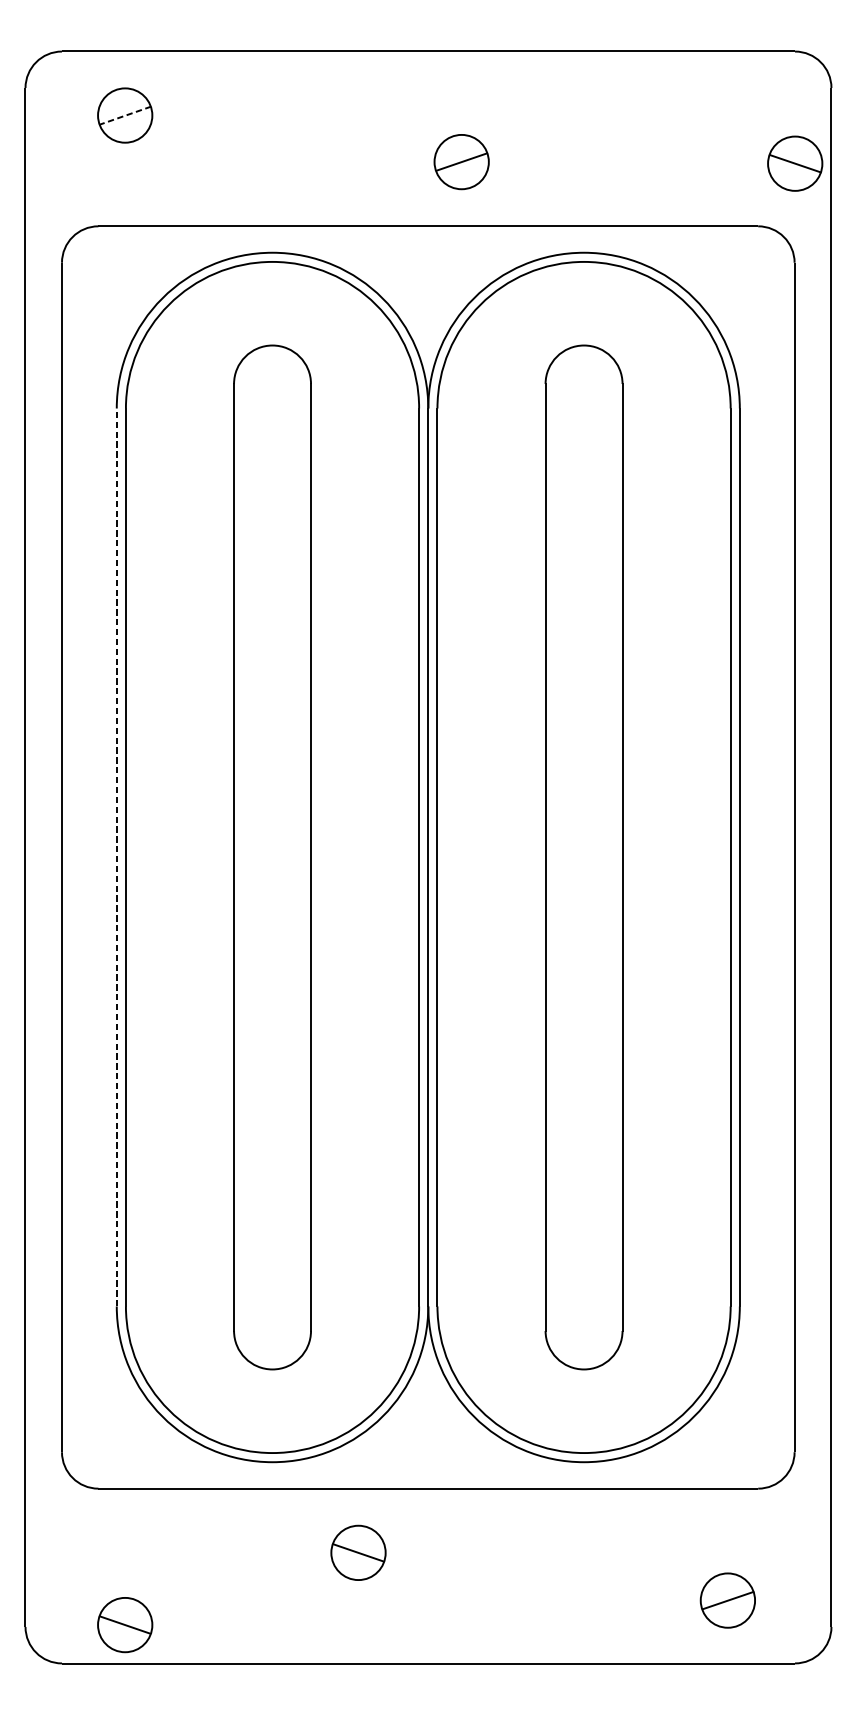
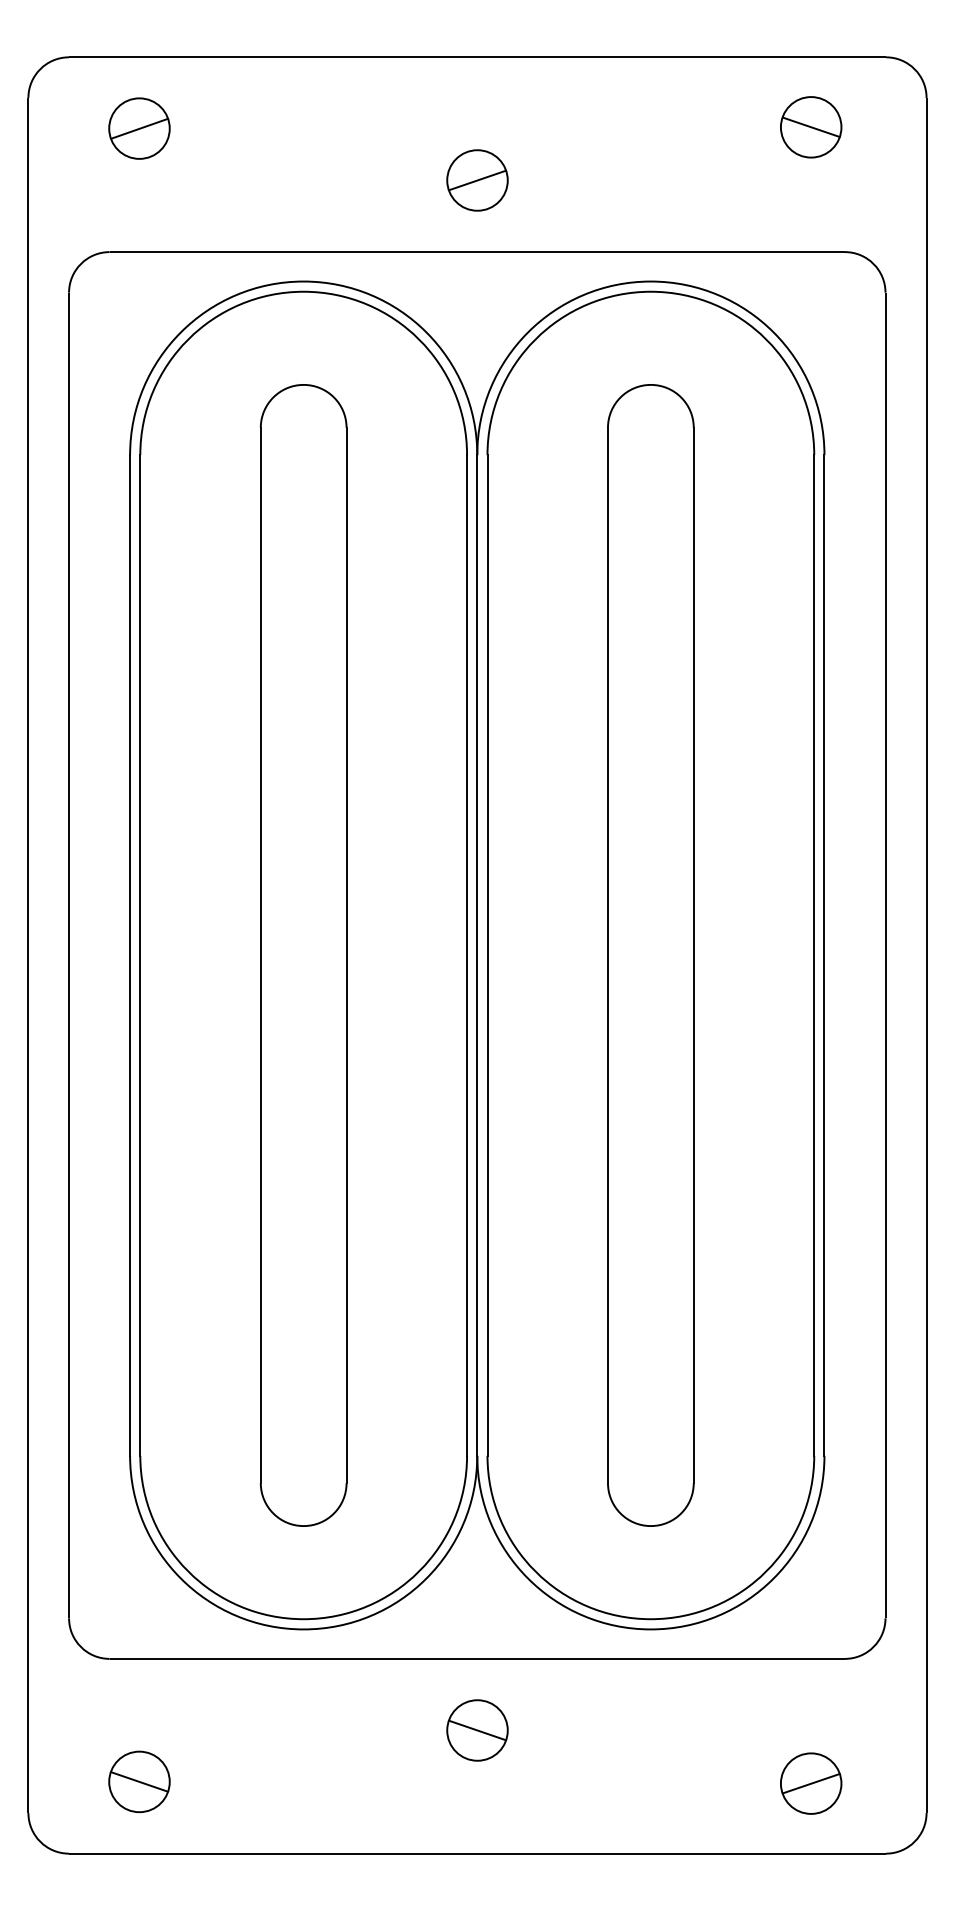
line: (125, 115) -> (139, 128), dashed -> solid
part: (461, 162) -> (477, 180), moved
part: (795, 163) -> (811, 127), moved
line: (117, 856) -> (130, 954), dashed -> solid
part: (358, 1552) -> (477, 1730), moved
part: (125, 1624) -> (139, 1781), moved

